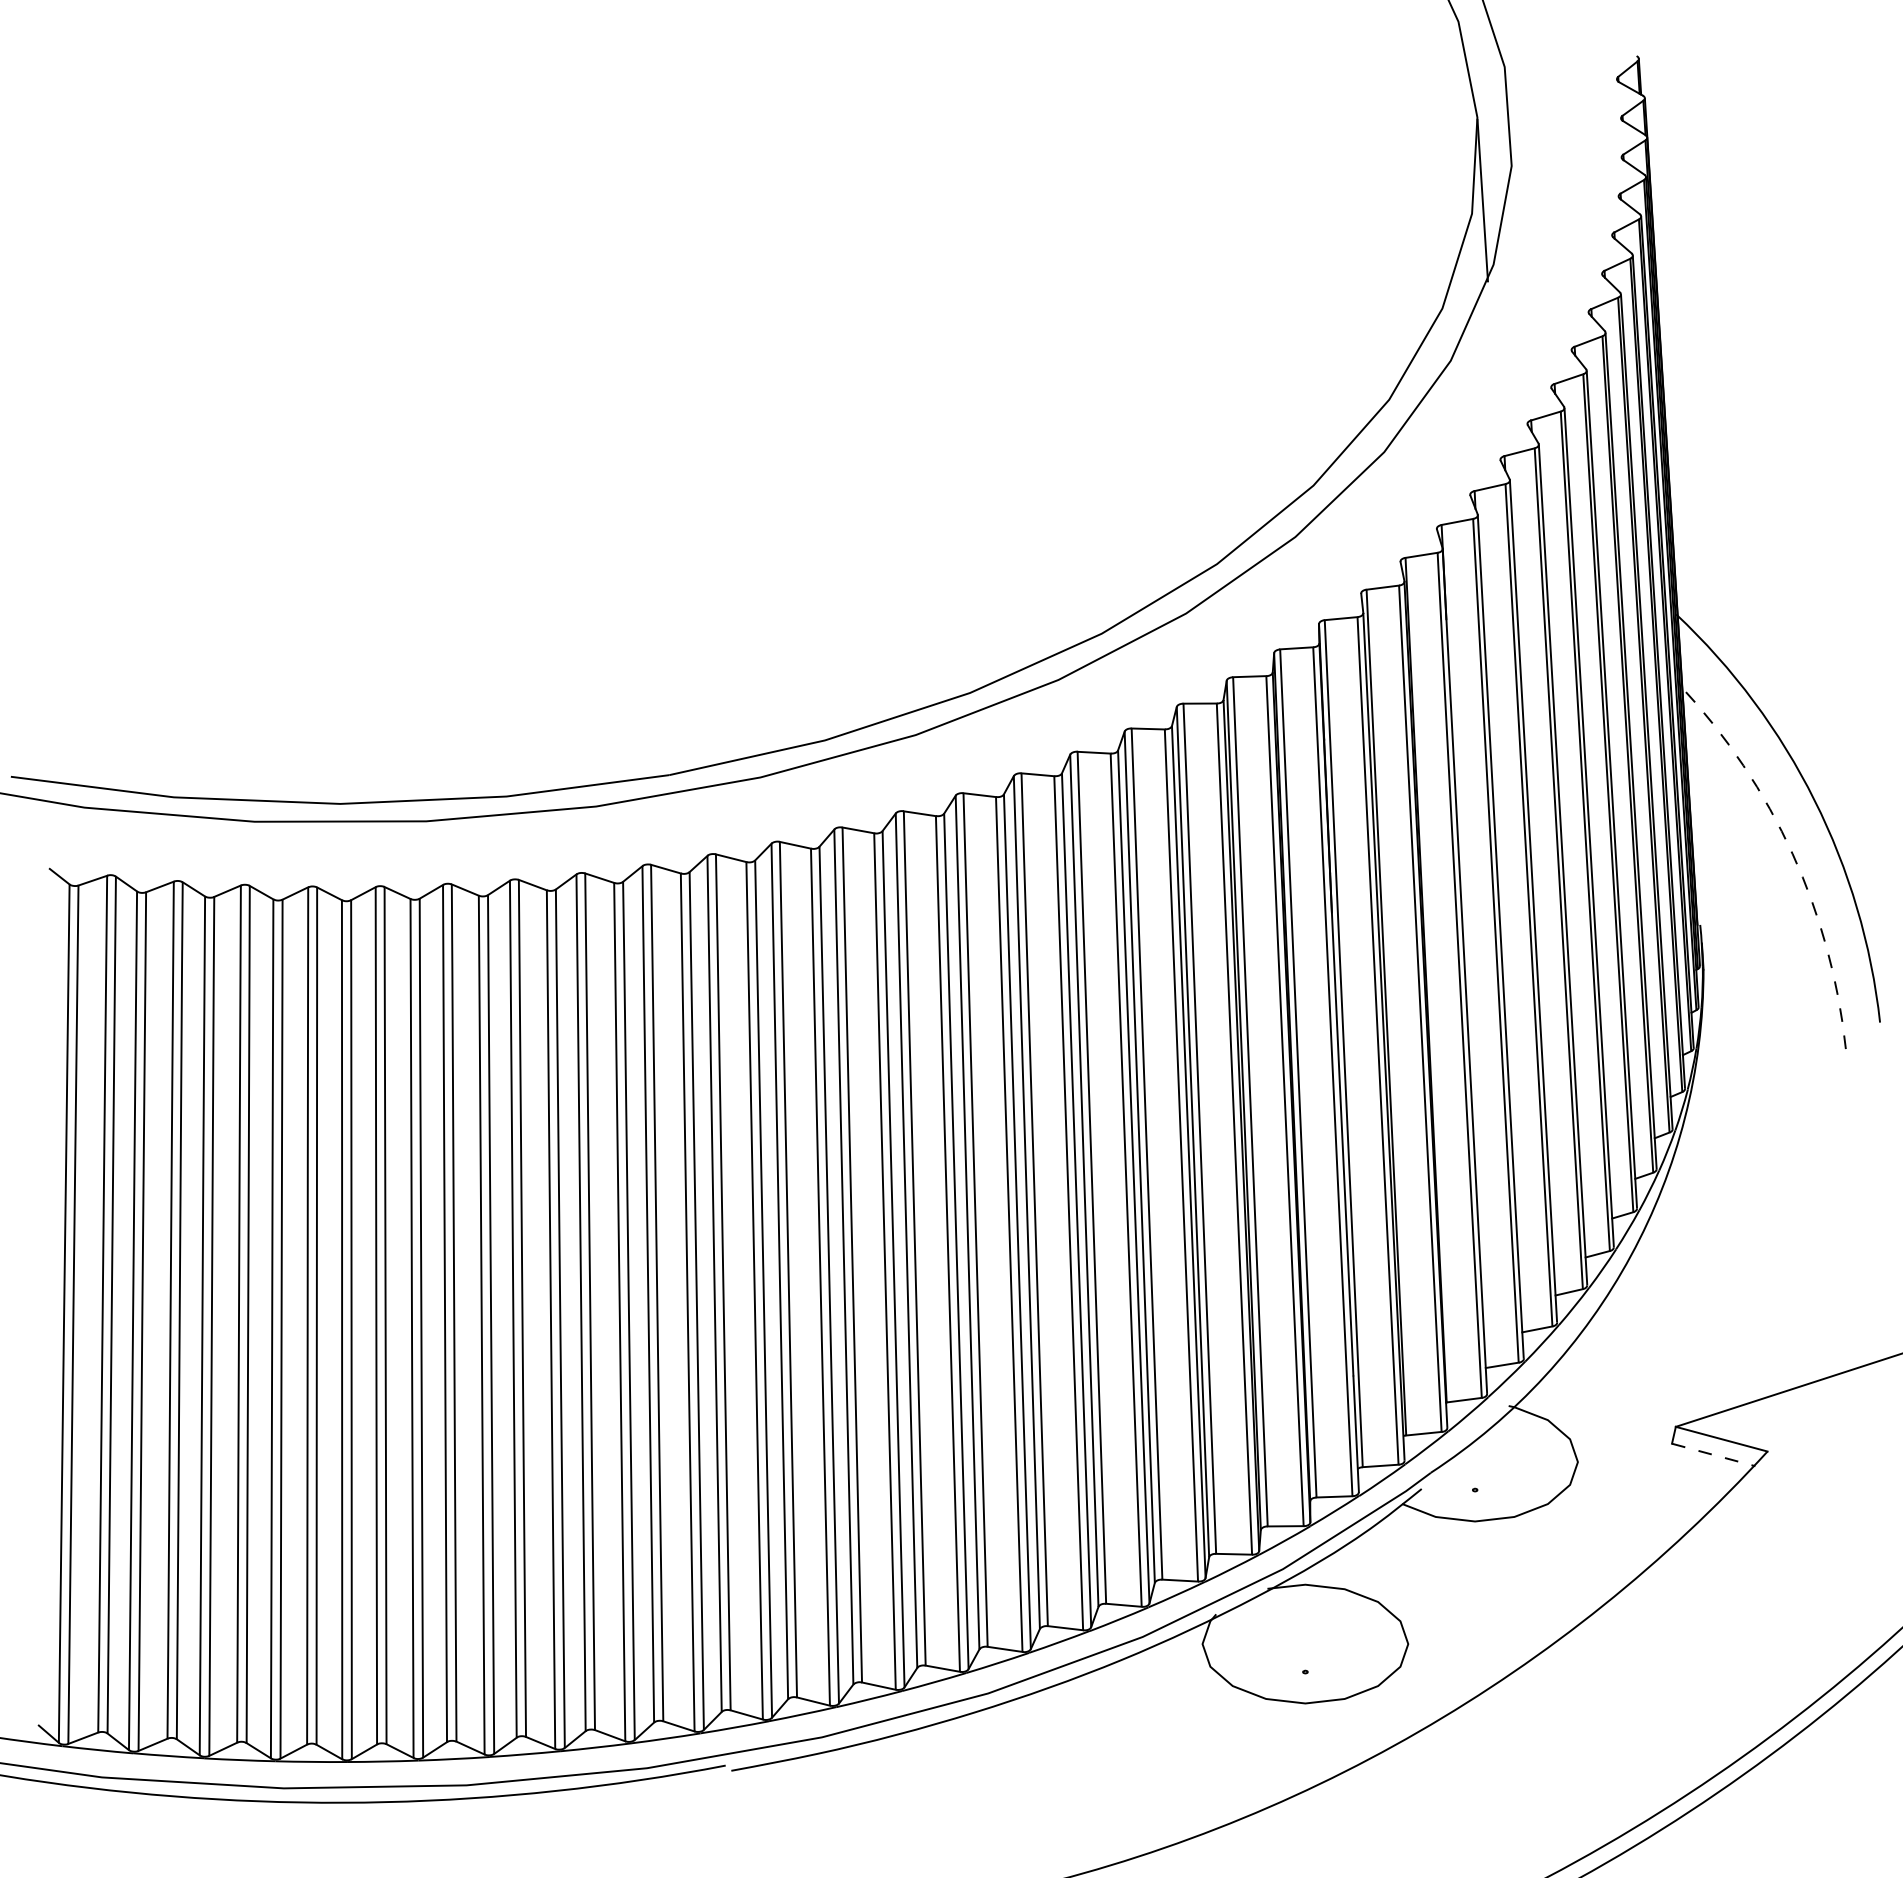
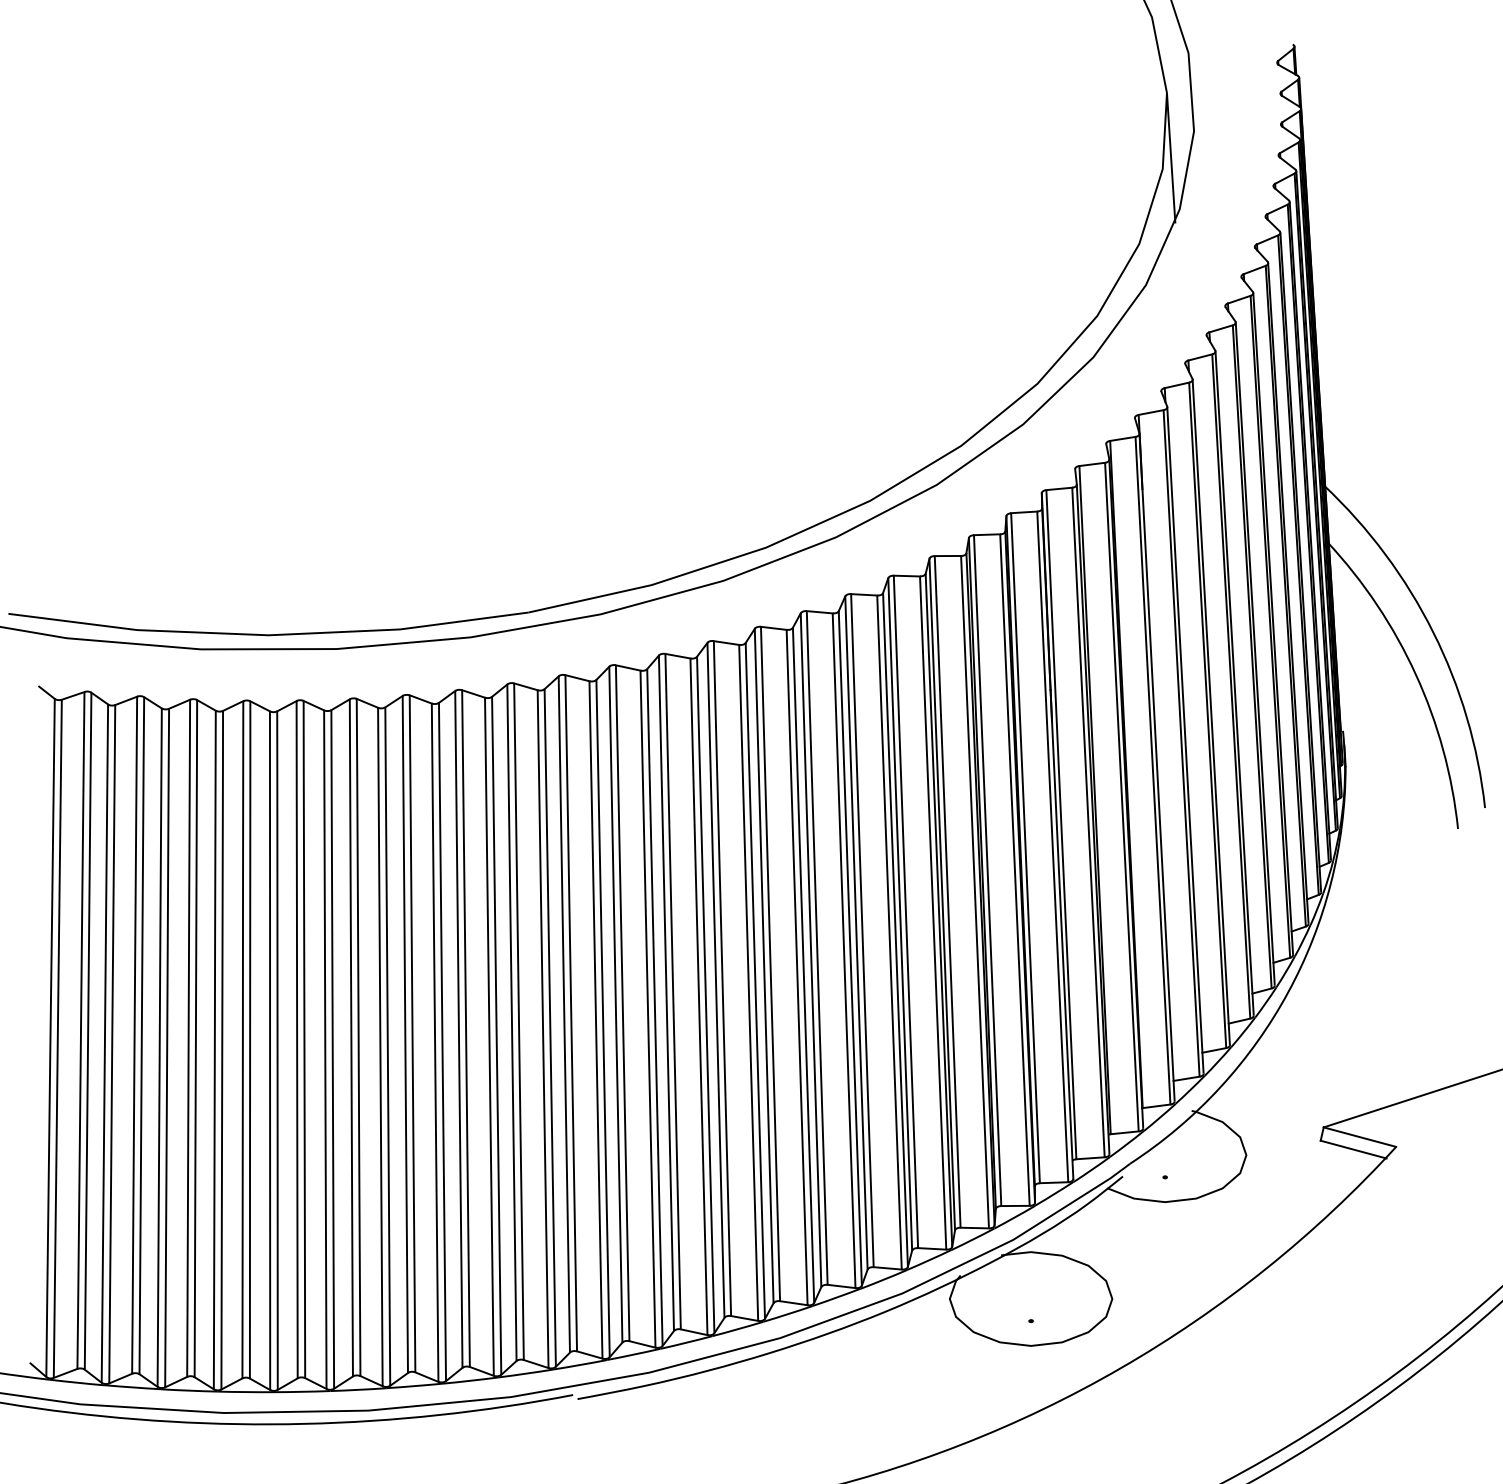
arc: (1792, 854) -> (1415, 675), dashed -> solid
line: (1714, 1455) -> (1354, 1150), dashed -> solid

